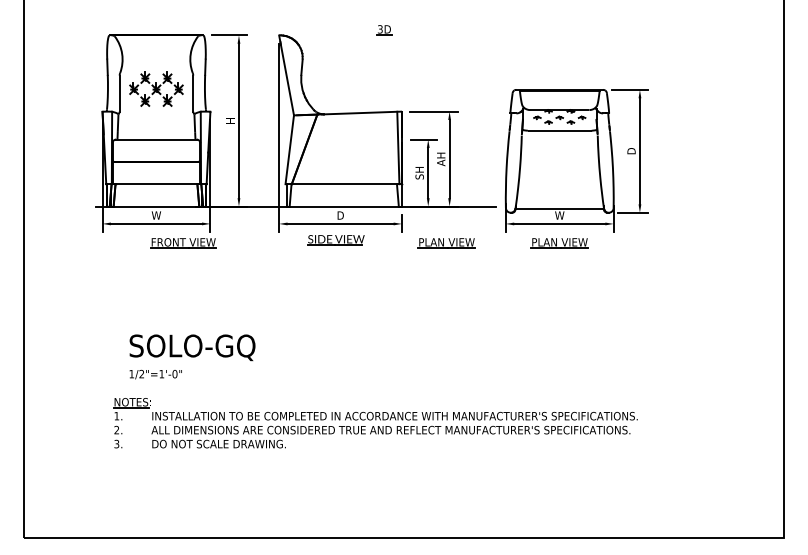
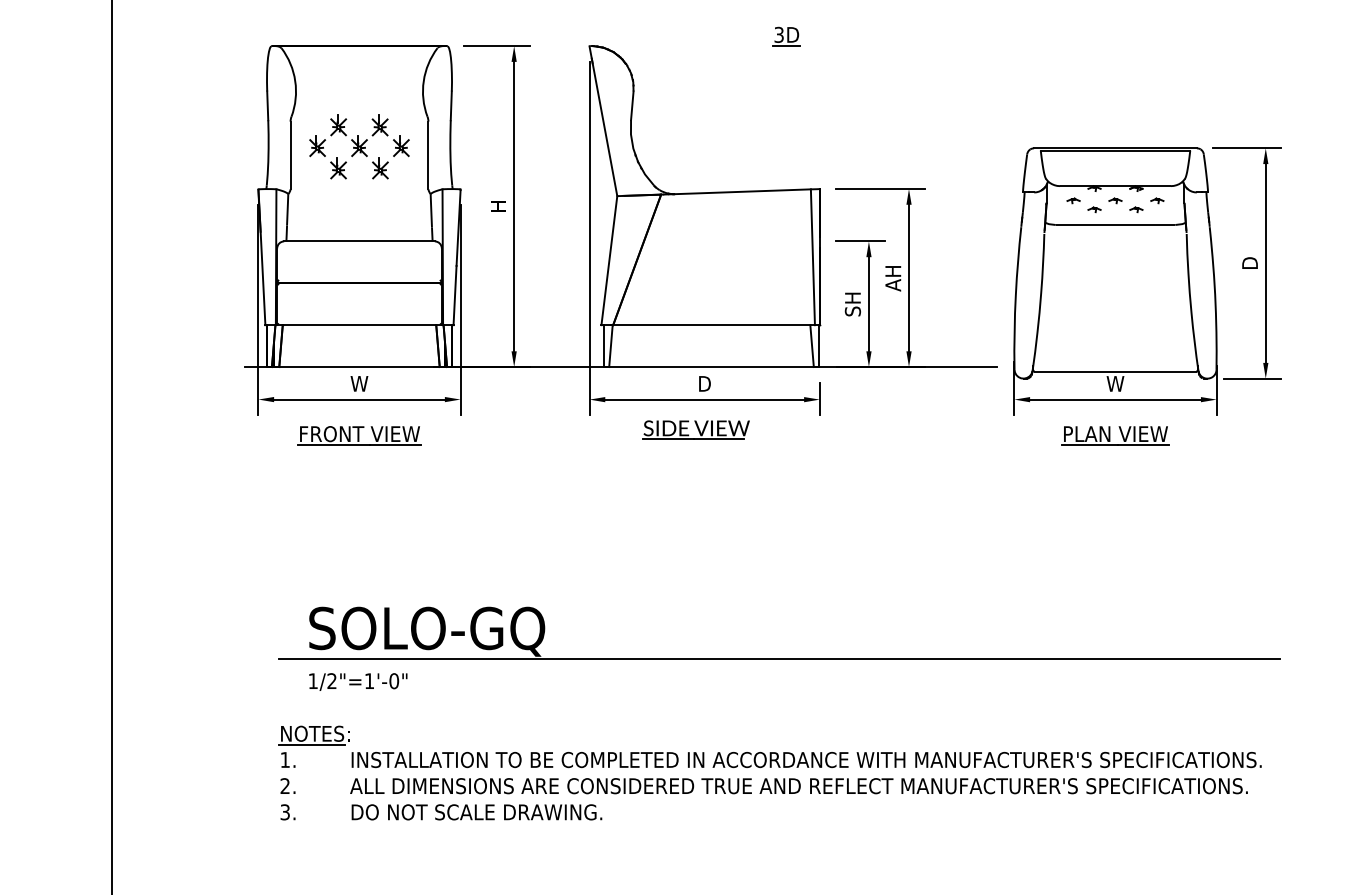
part: (183, 243) -> (359, 436), moved
part: (446, 243) -> (903, 436), removed
line: (380, 362) -> (779, 659), added

